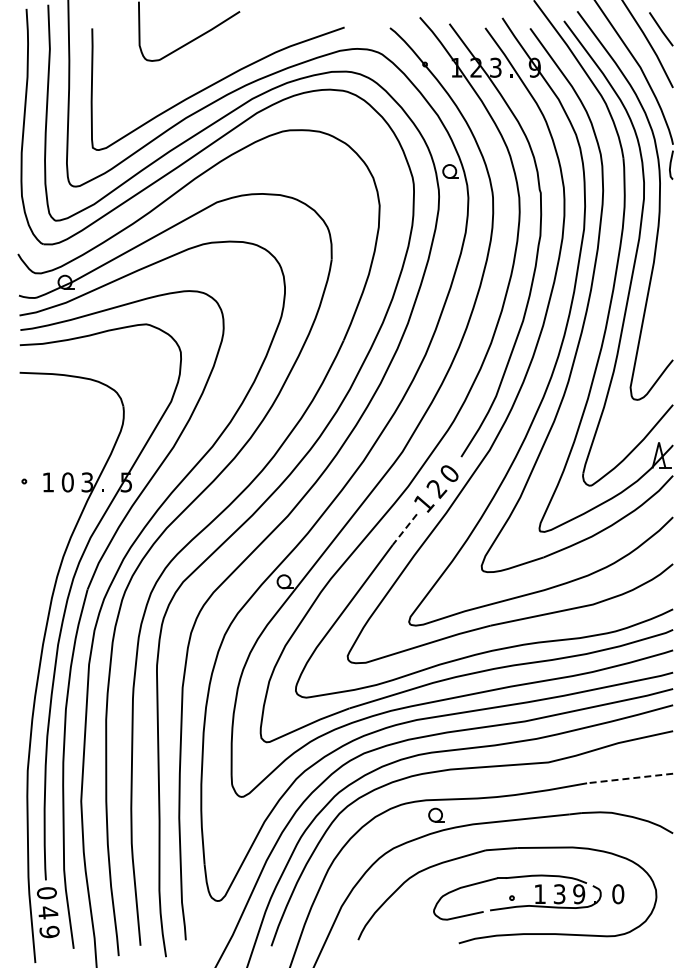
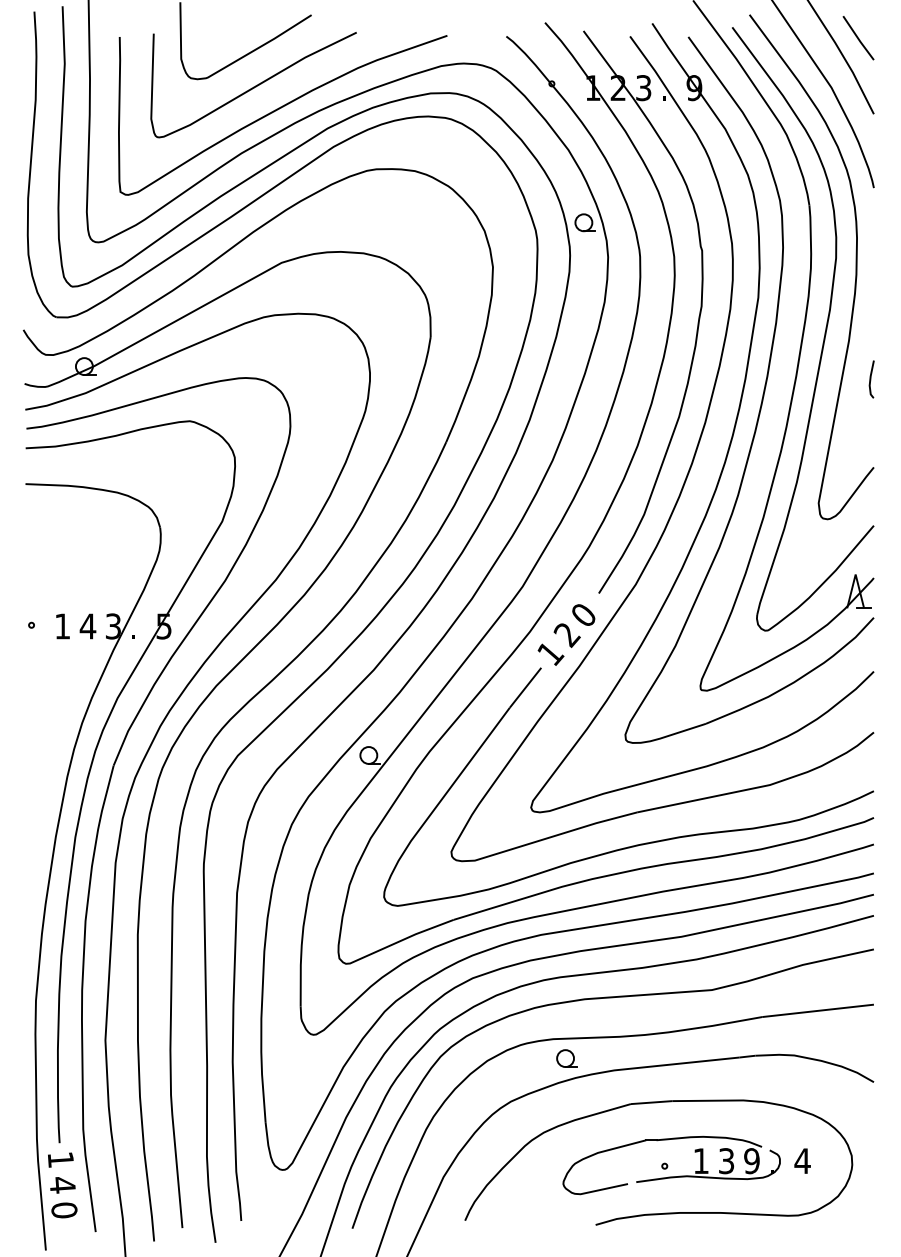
curve: (195, 66) -> (253, 86), added
curve: (671, 164) -> (871, 378), moved
text: (67, 482) -> (87, 626), 0 -> 4
line: (404, 529) -> (525, 687), dashed -> solid
line: (629, 778) -> (817, 1010), dashed -> solid
text: (46, 893) -> (60, 1160), 0 -> 1
text: (617, 894) -> (801, 1161), 0 -> 4
text: (49, 931) -> (64, 1209), 9 -> 0

